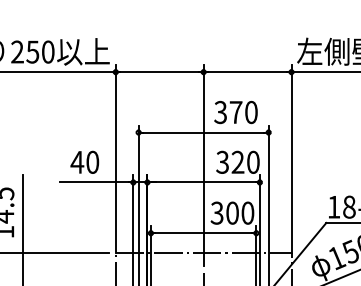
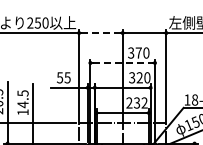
line: (158, 73) -> (100, 33), solid -> dashed
line: (205, 133) -> (123, 63), solid -> dashed
text: (84, 161) -> (63, 77), 40 -> 55
text: (231, 212) -> (136, 102), 300 -> 232

